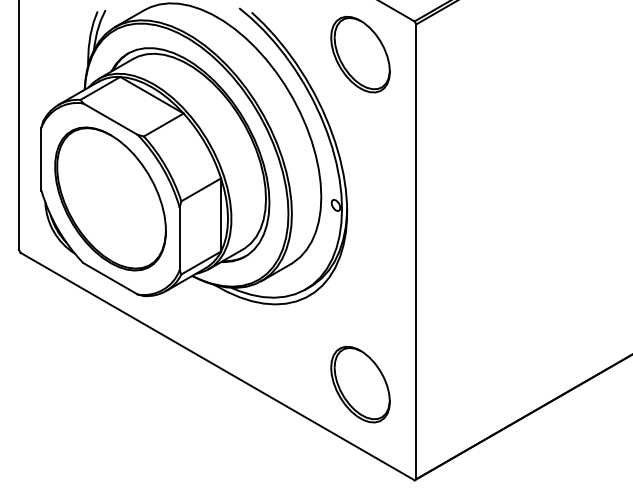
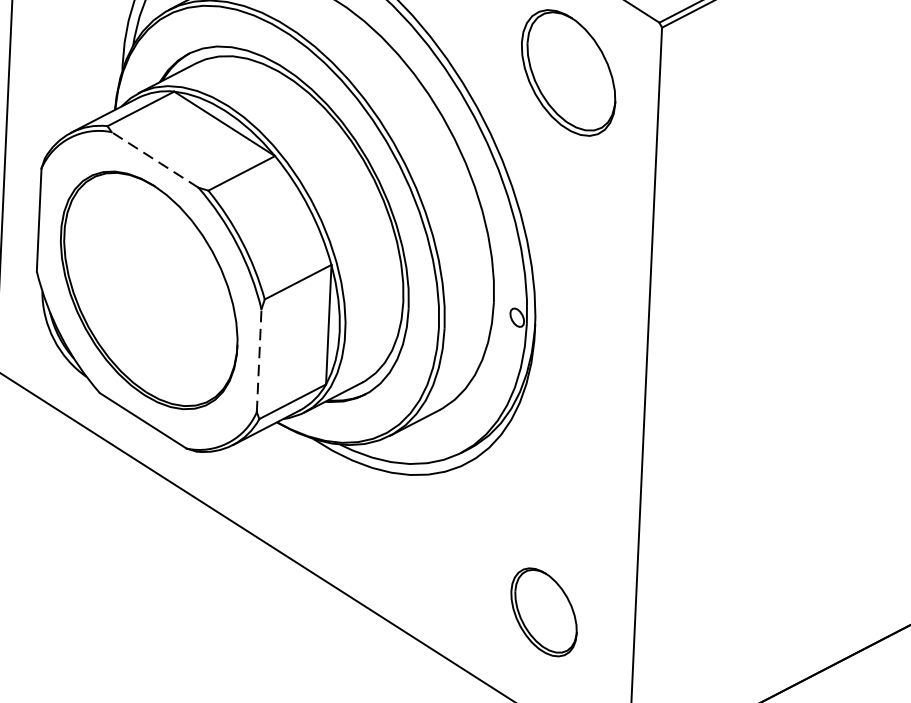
line: (110, 118) -> (155, 158), solid -> dashed
line: (179, 238) -> (258, 360), solid -> dashed
part: (360, 384) -> (544, 612), size x0.7

